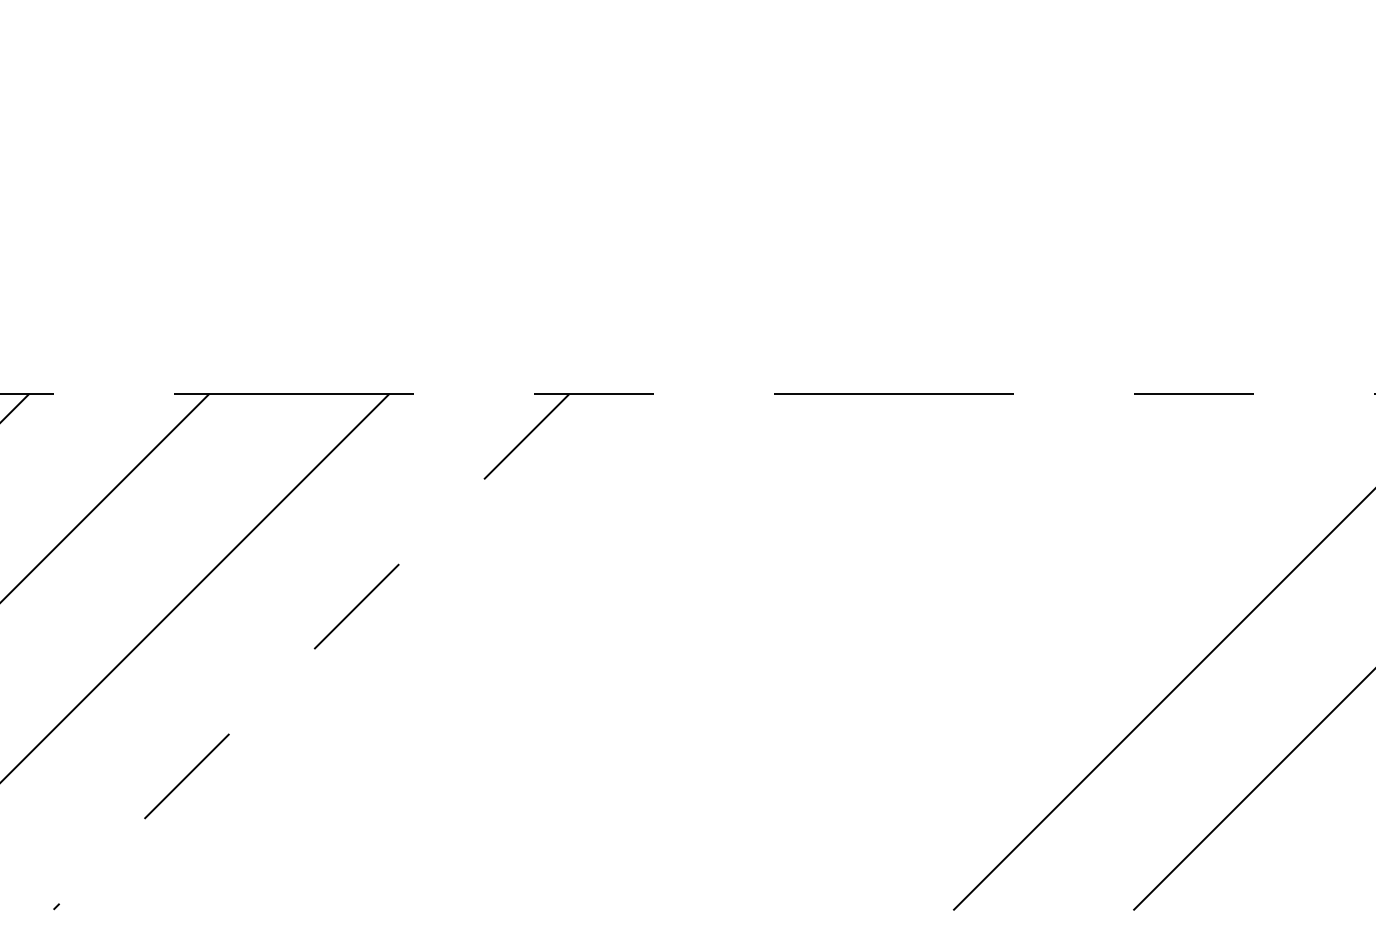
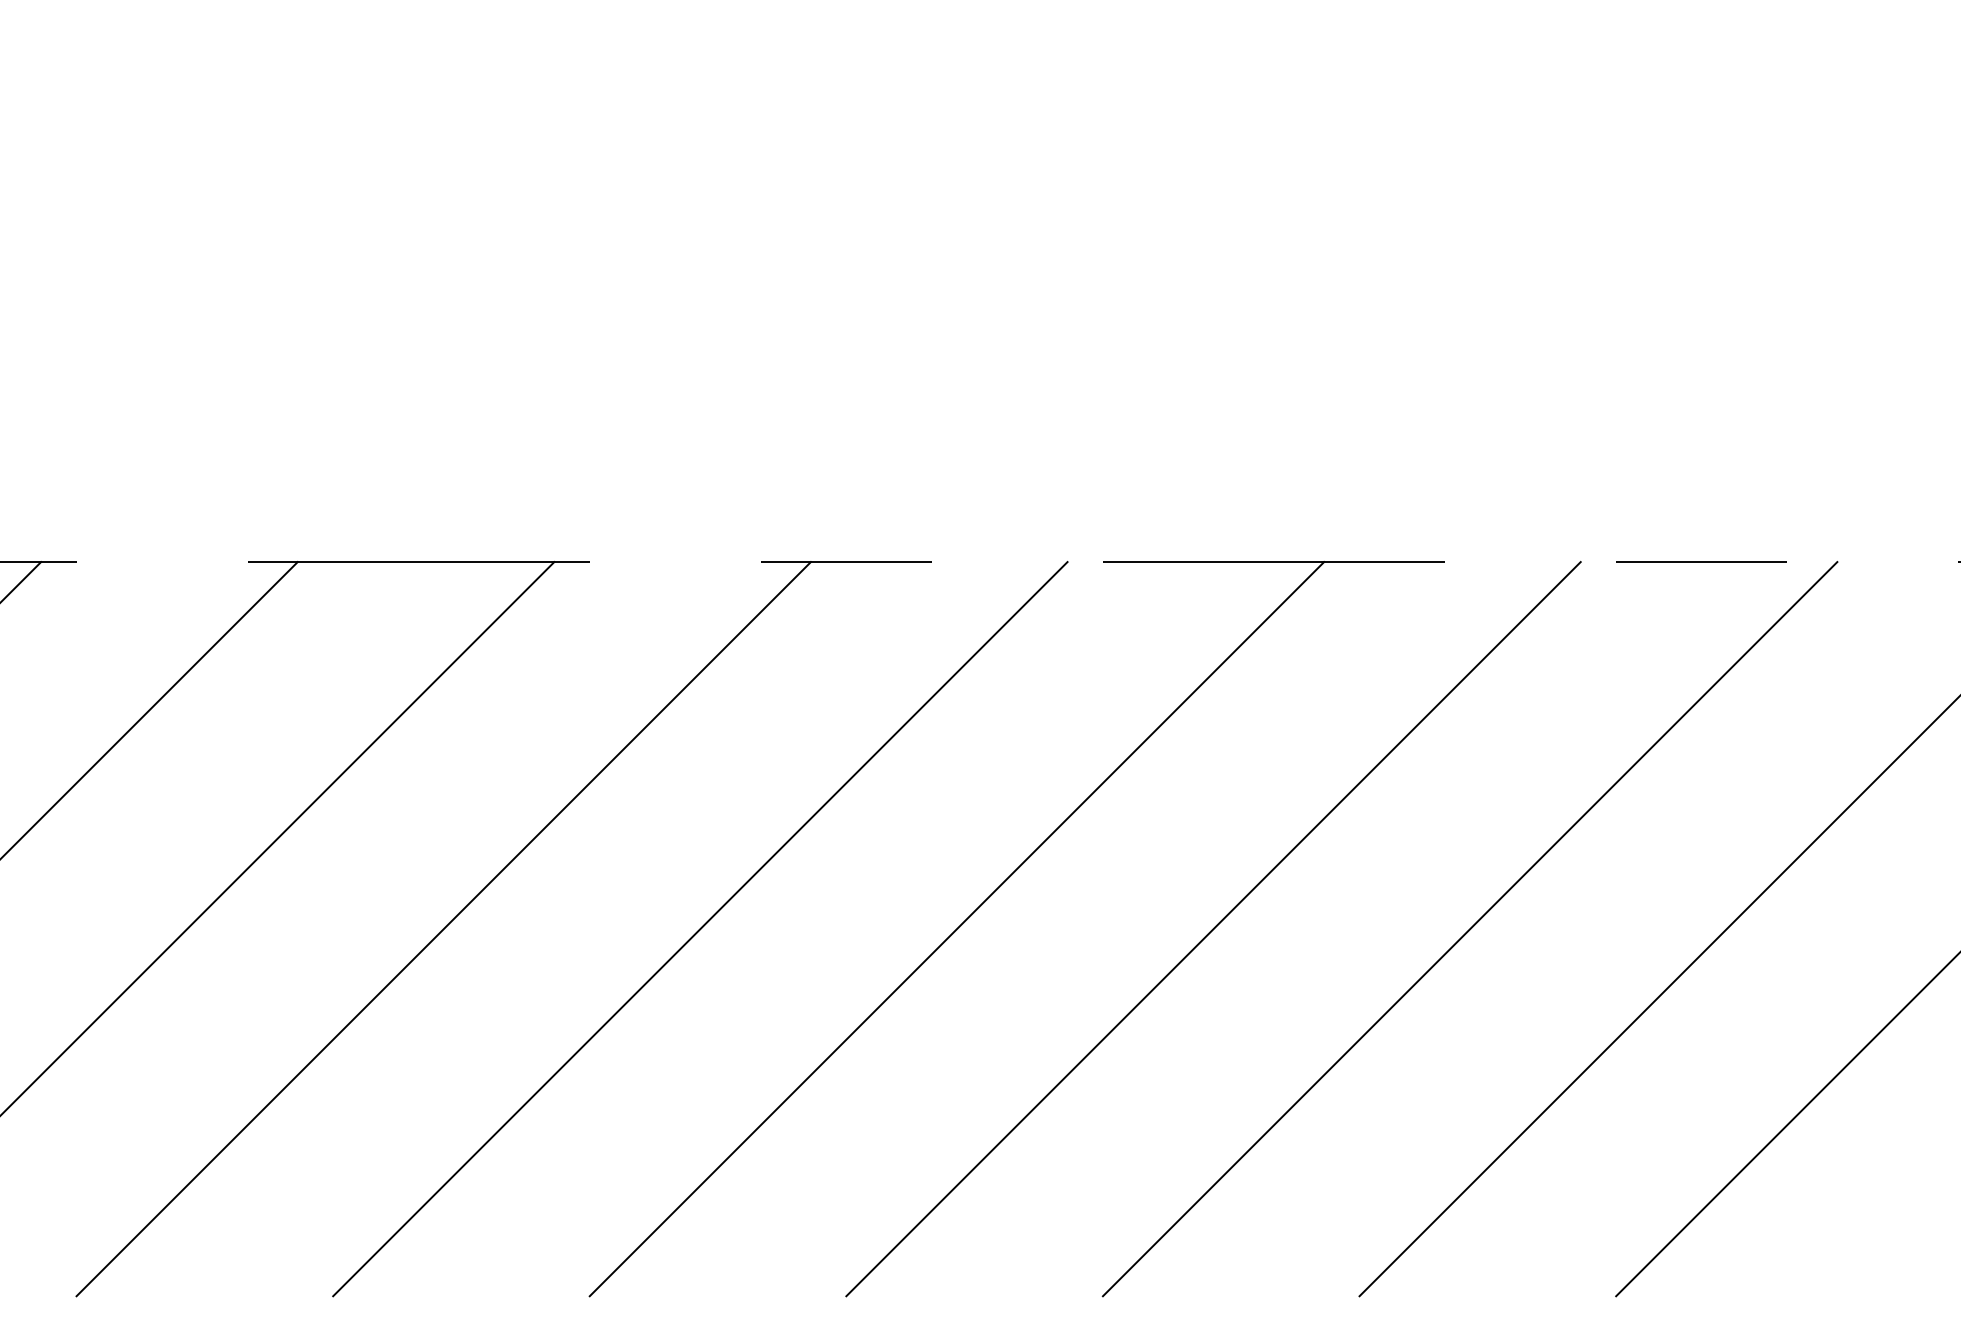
line: (311, 652) -> (443, 929), dashed -> solid
line: (491, 652) -> (700, 929), added
line: (671, 652) -> (956, 929), added
line: (851, 652) -> (1213, 929), added
line: (1031, 652) -> (1469, 929), added

